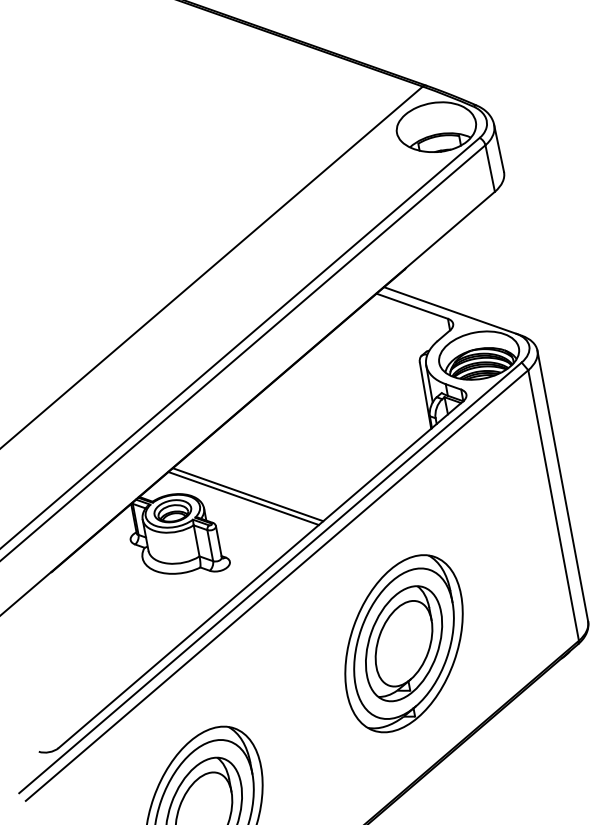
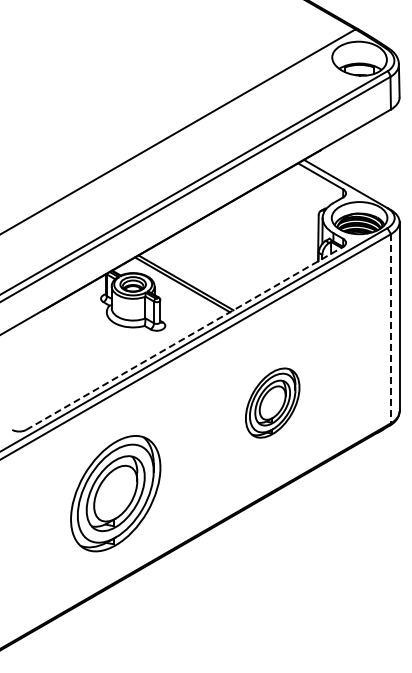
line: (552, 505) -> (390, 328), solid -> dashed
line: (262, 574) -> (185, 338), solid -> dashed
part: (403, 642) -> (272, 402), size x0.6

